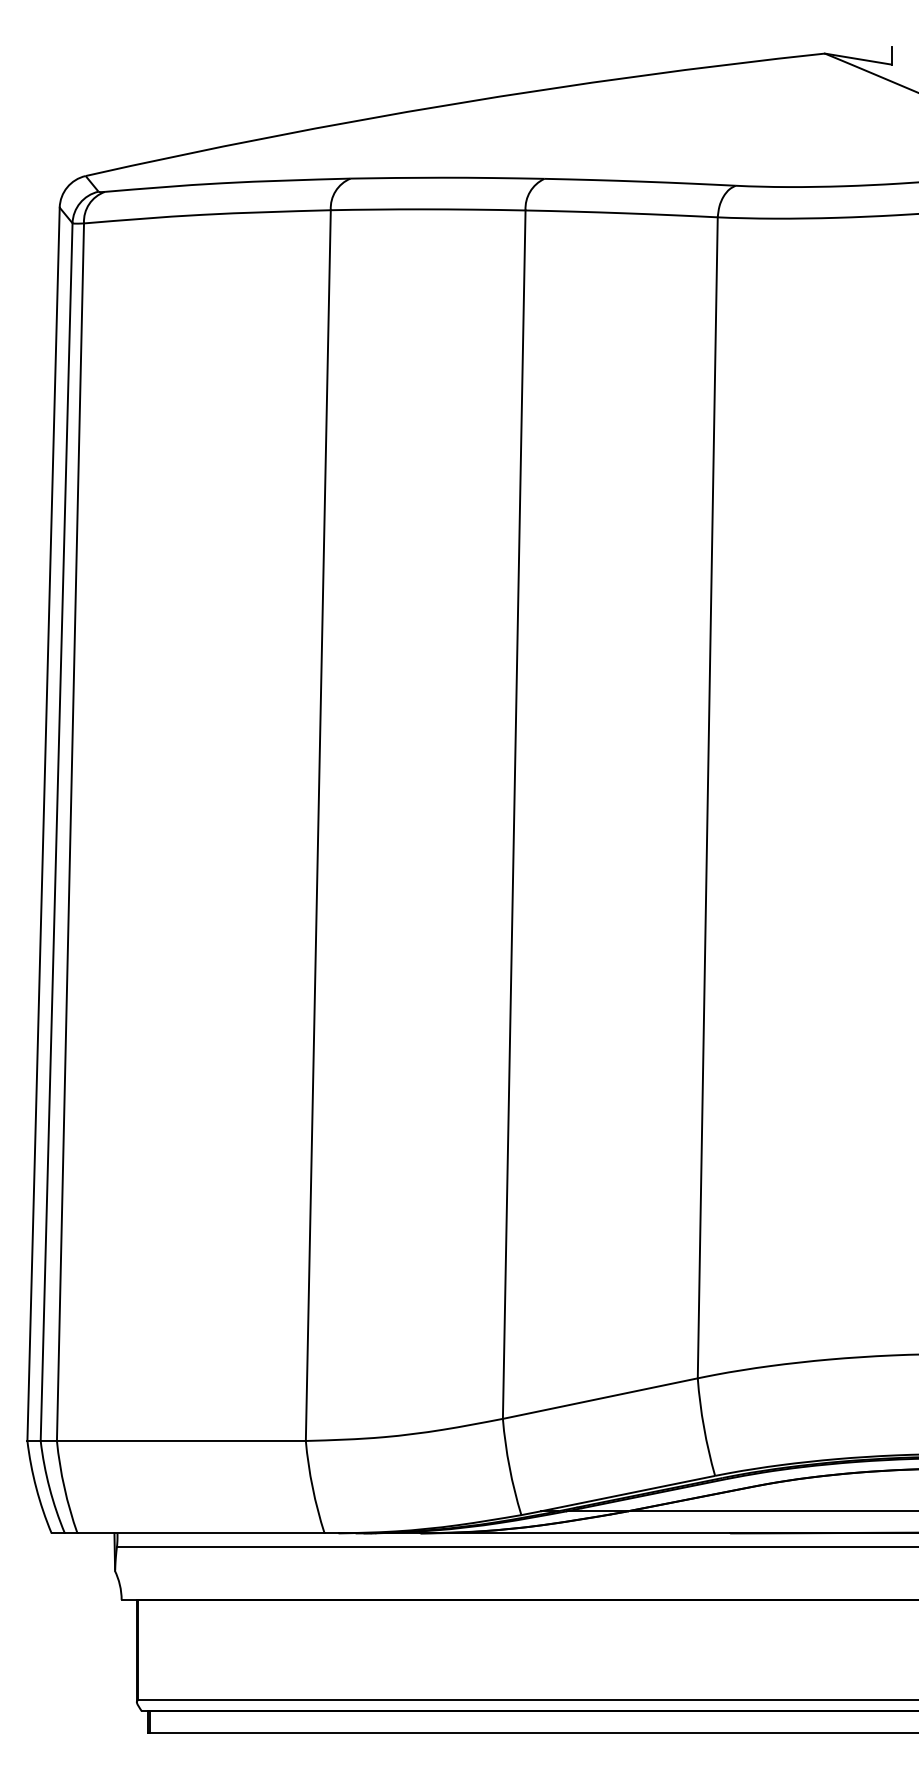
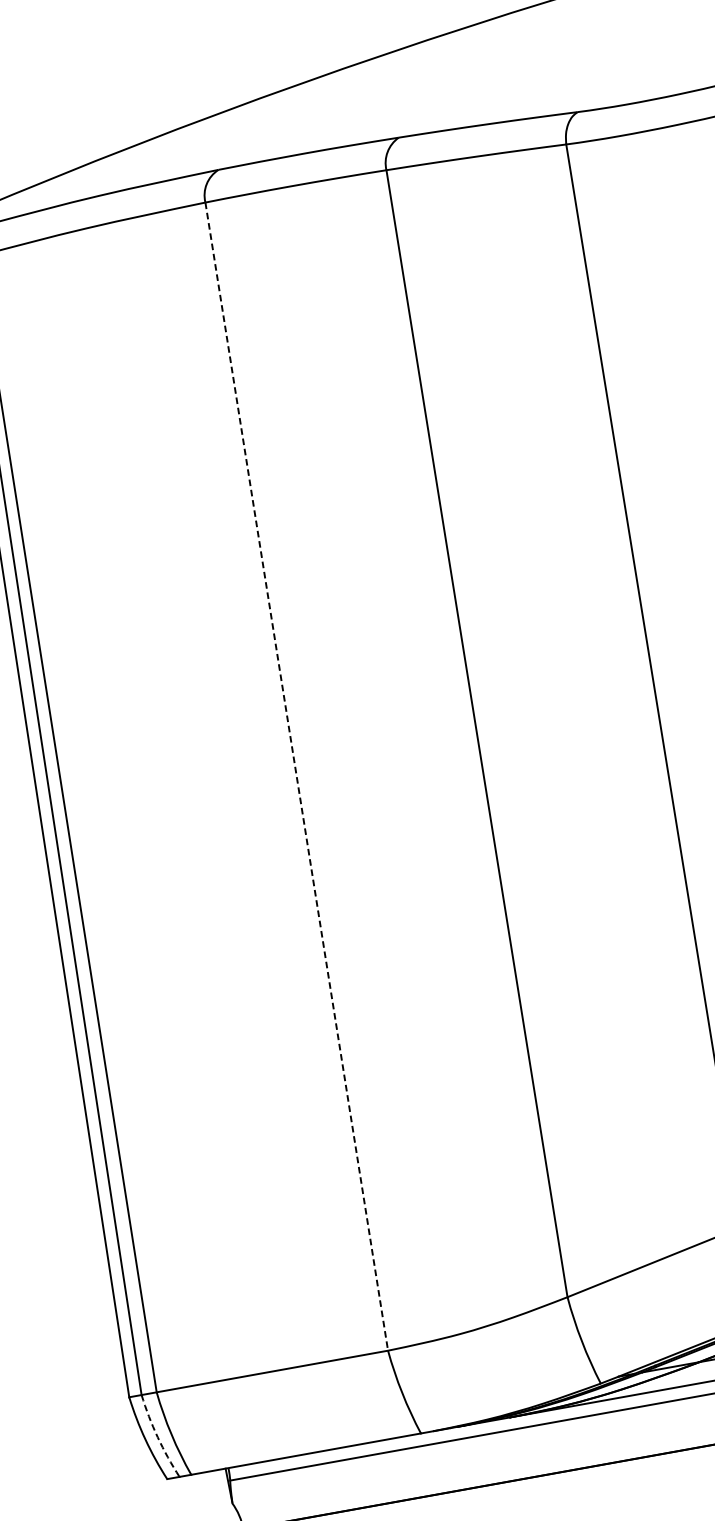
line: (318, 825) -> (296, 776), solid -> dashed
arc: (49, 1488) -> (157, 1437), solid -> dashed

